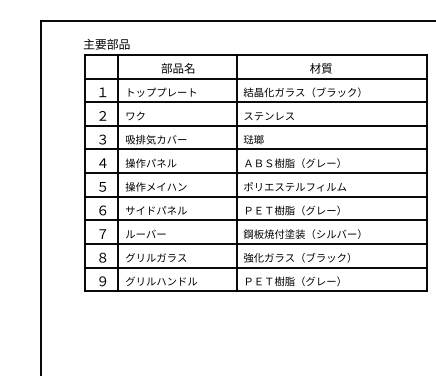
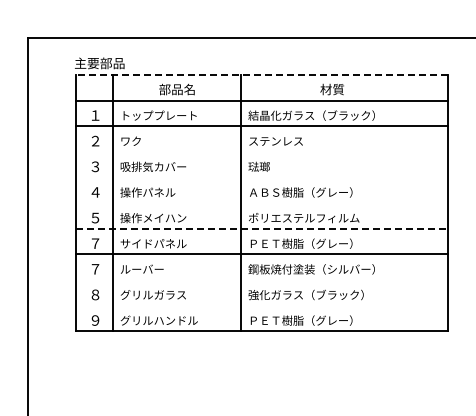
line: (255, 55) -> (261, 75), solid -> dashed
line: (255, 125) -> (261, 151), removed
line: (255, 149) -> (261, 177), removed
line: (255, 173) -> (261, 203), removed
line: (255, 196) -> (261, 228), solid -> dashed
text: (102, 210) -> (95, 243), ６ -> ７
line: (255, 244) -> (261, 280), removed
line: (255, 267) -> (261, 305), removed

